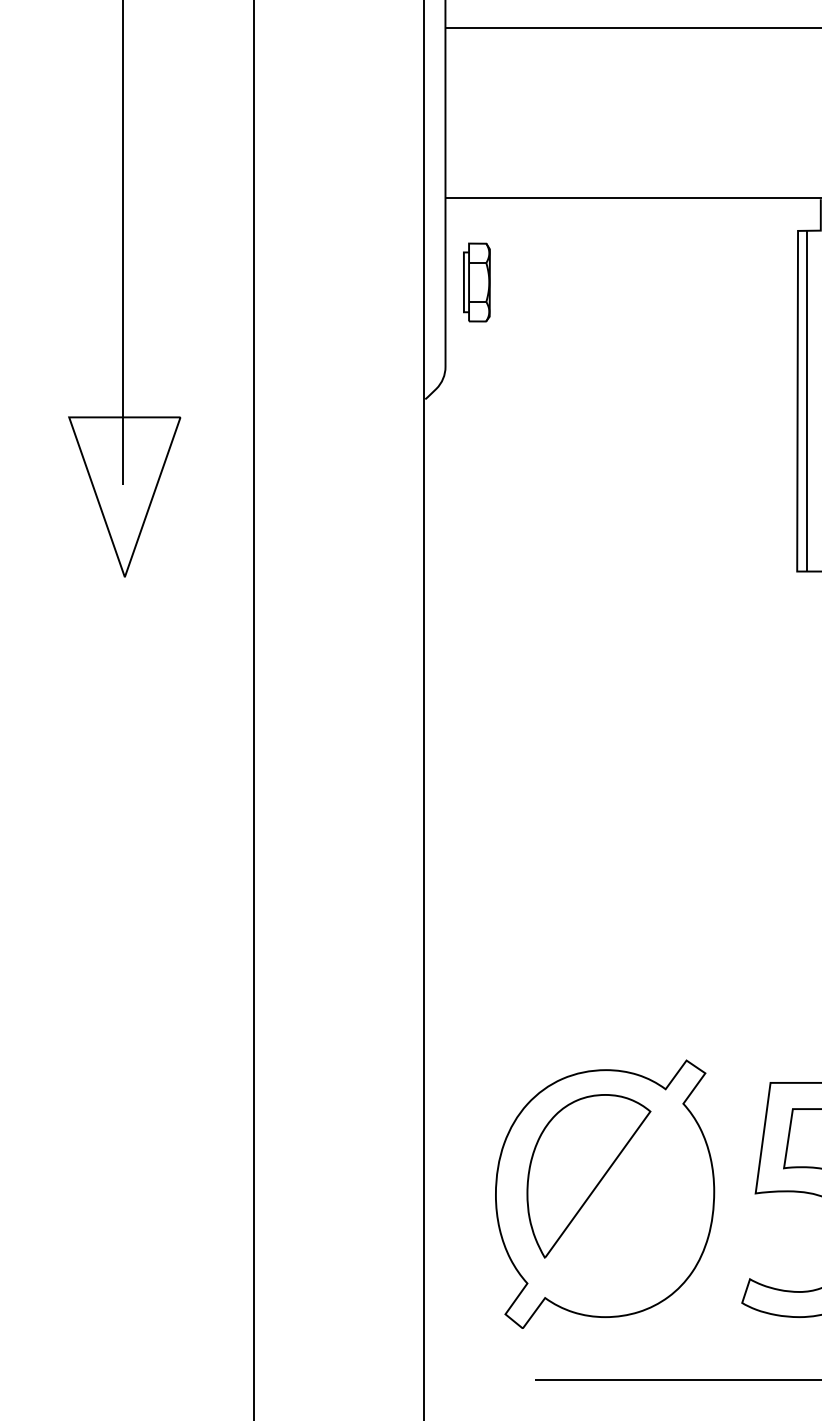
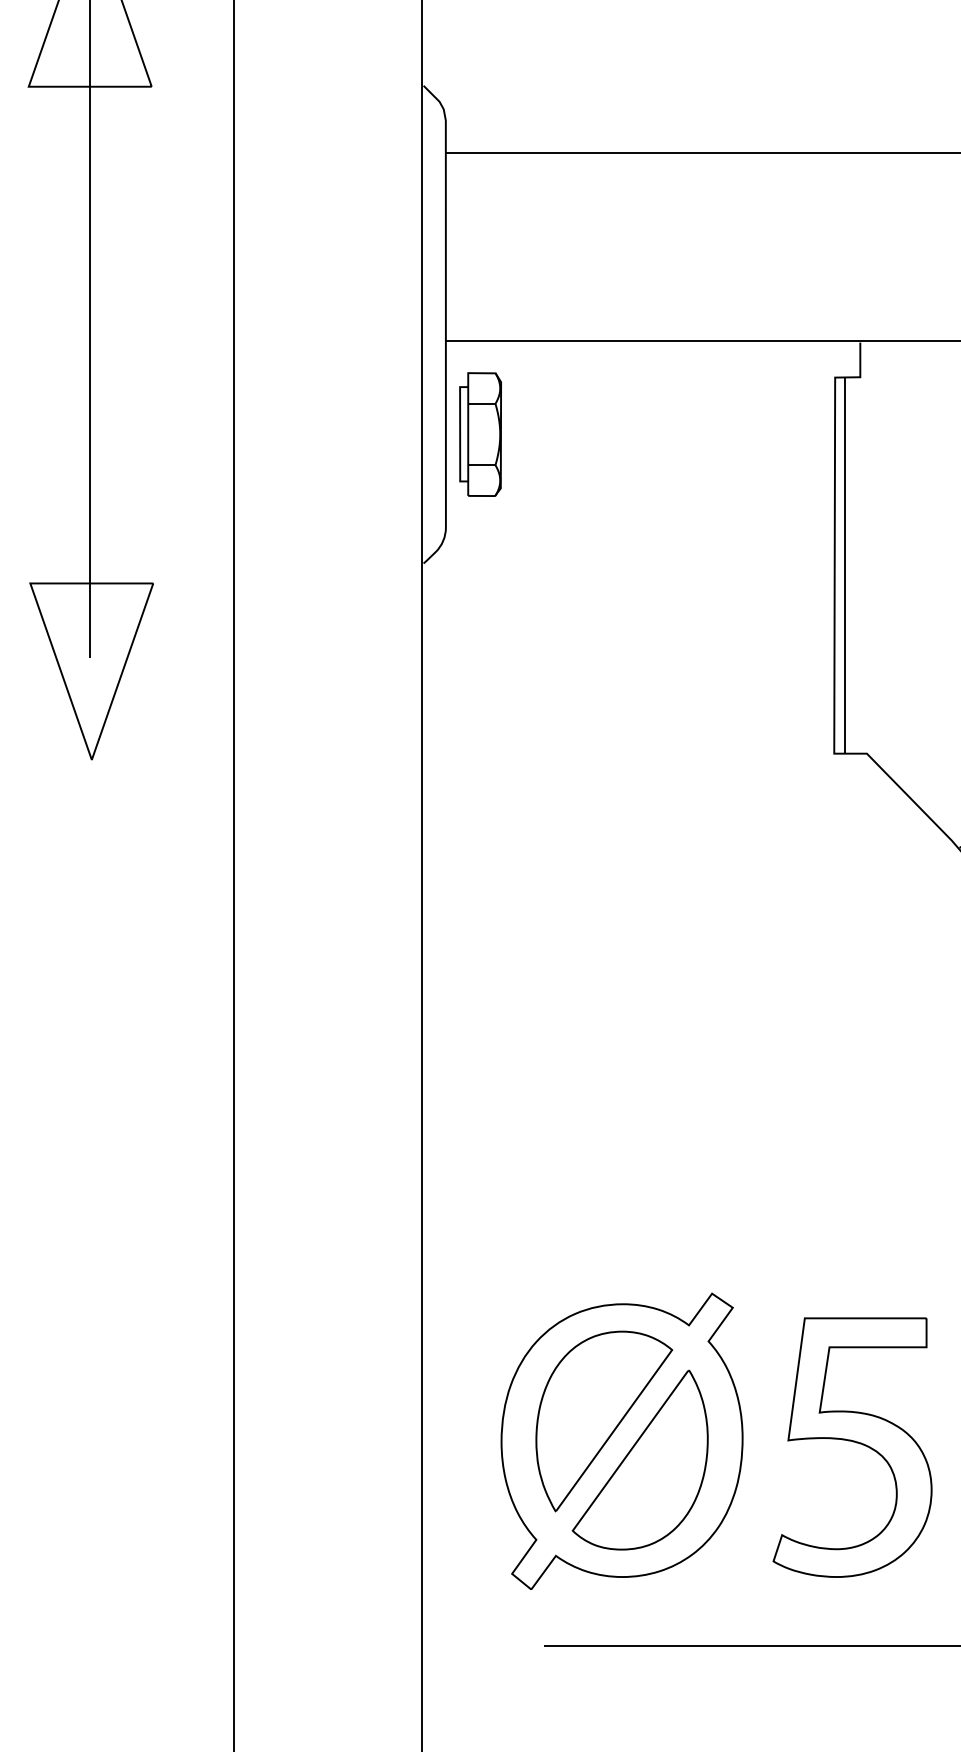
part: (476, 282) -> (480, 434), size x1.43
part: (620, 1210) -> (639, 1459), added

